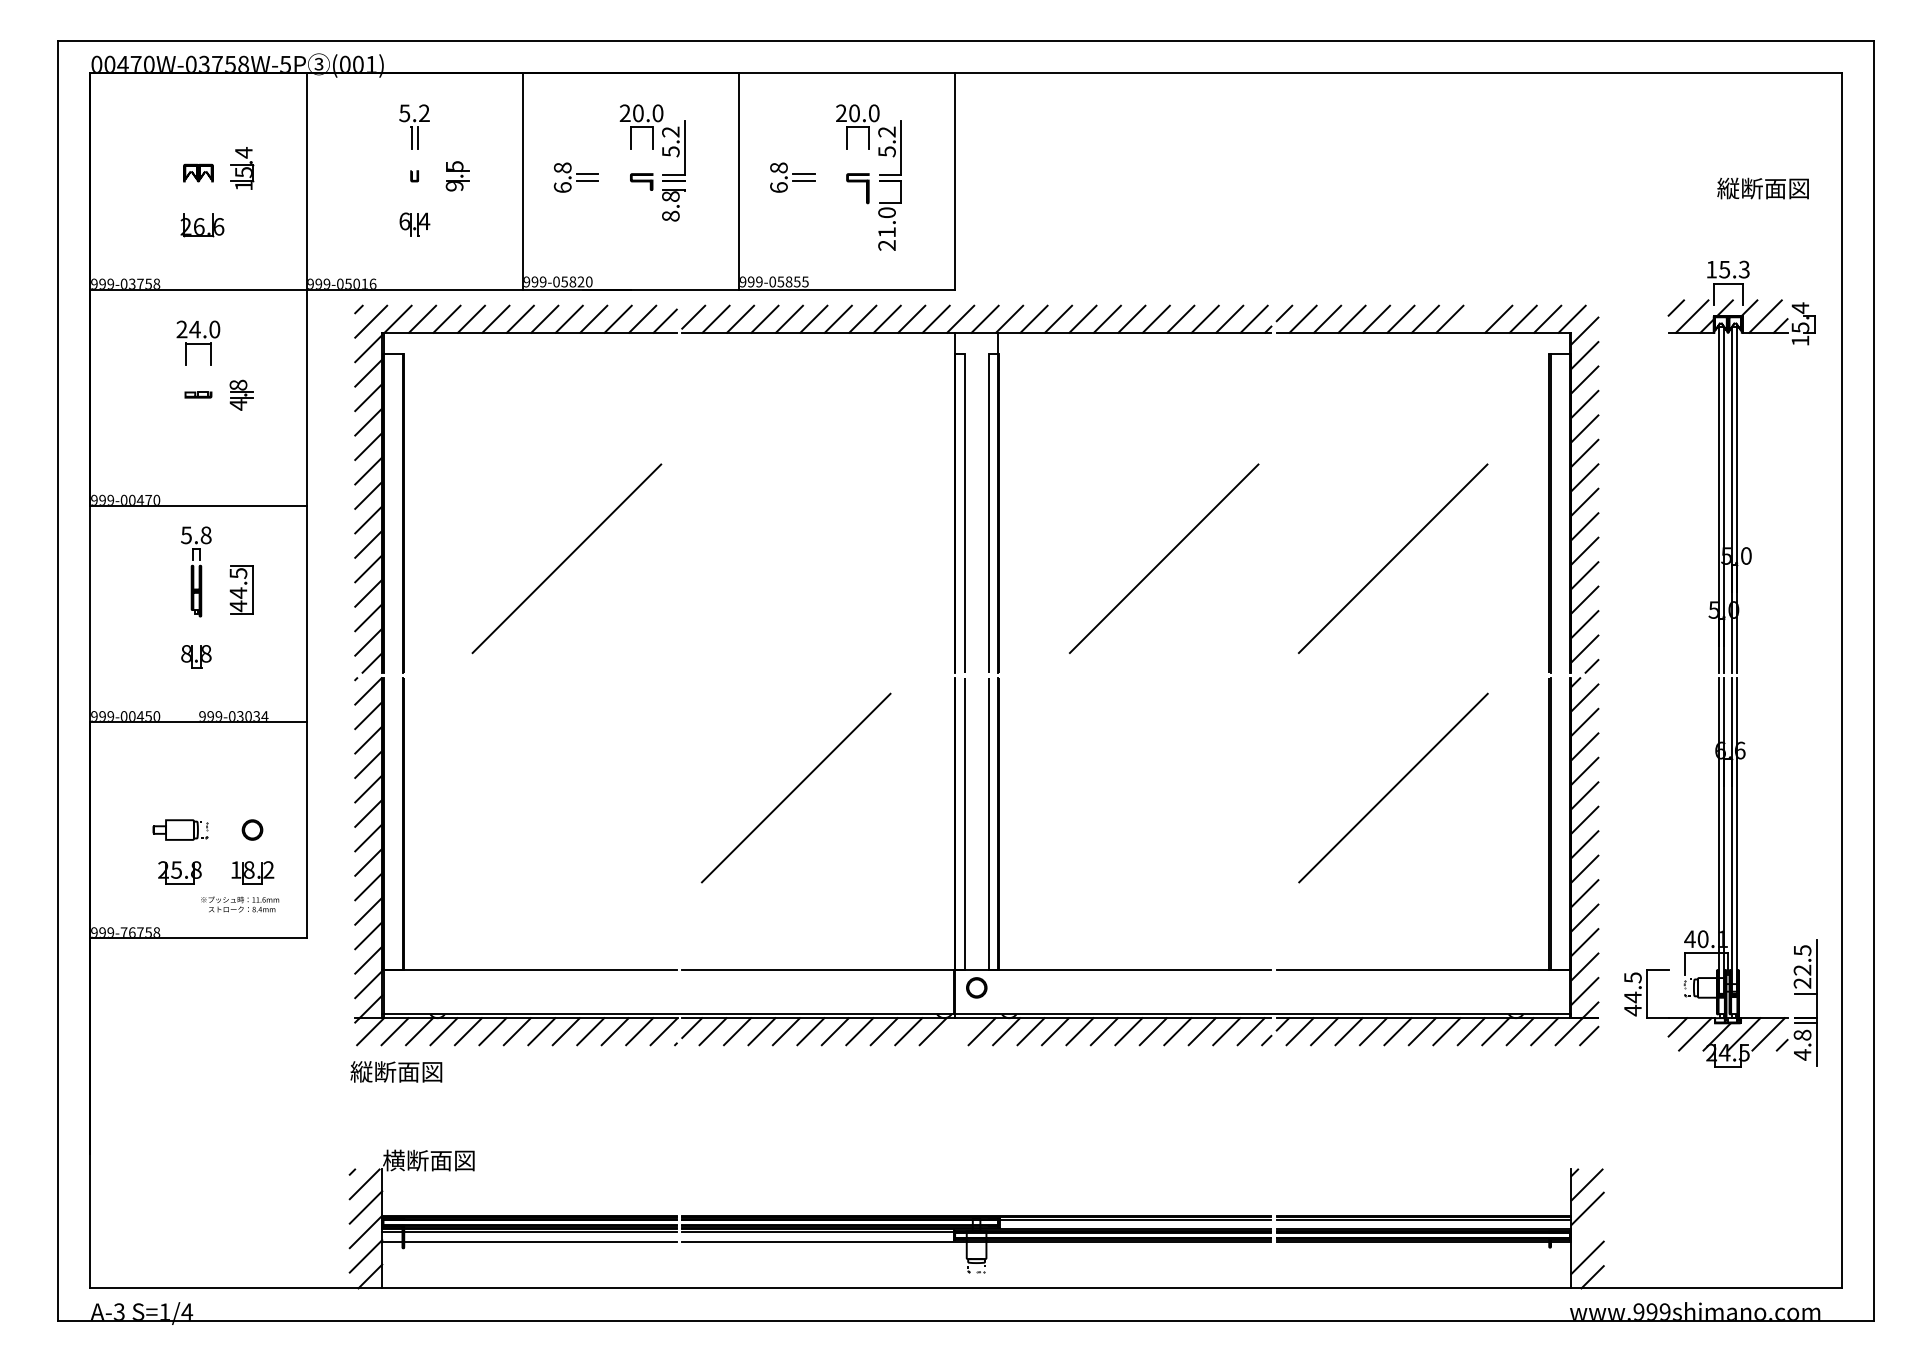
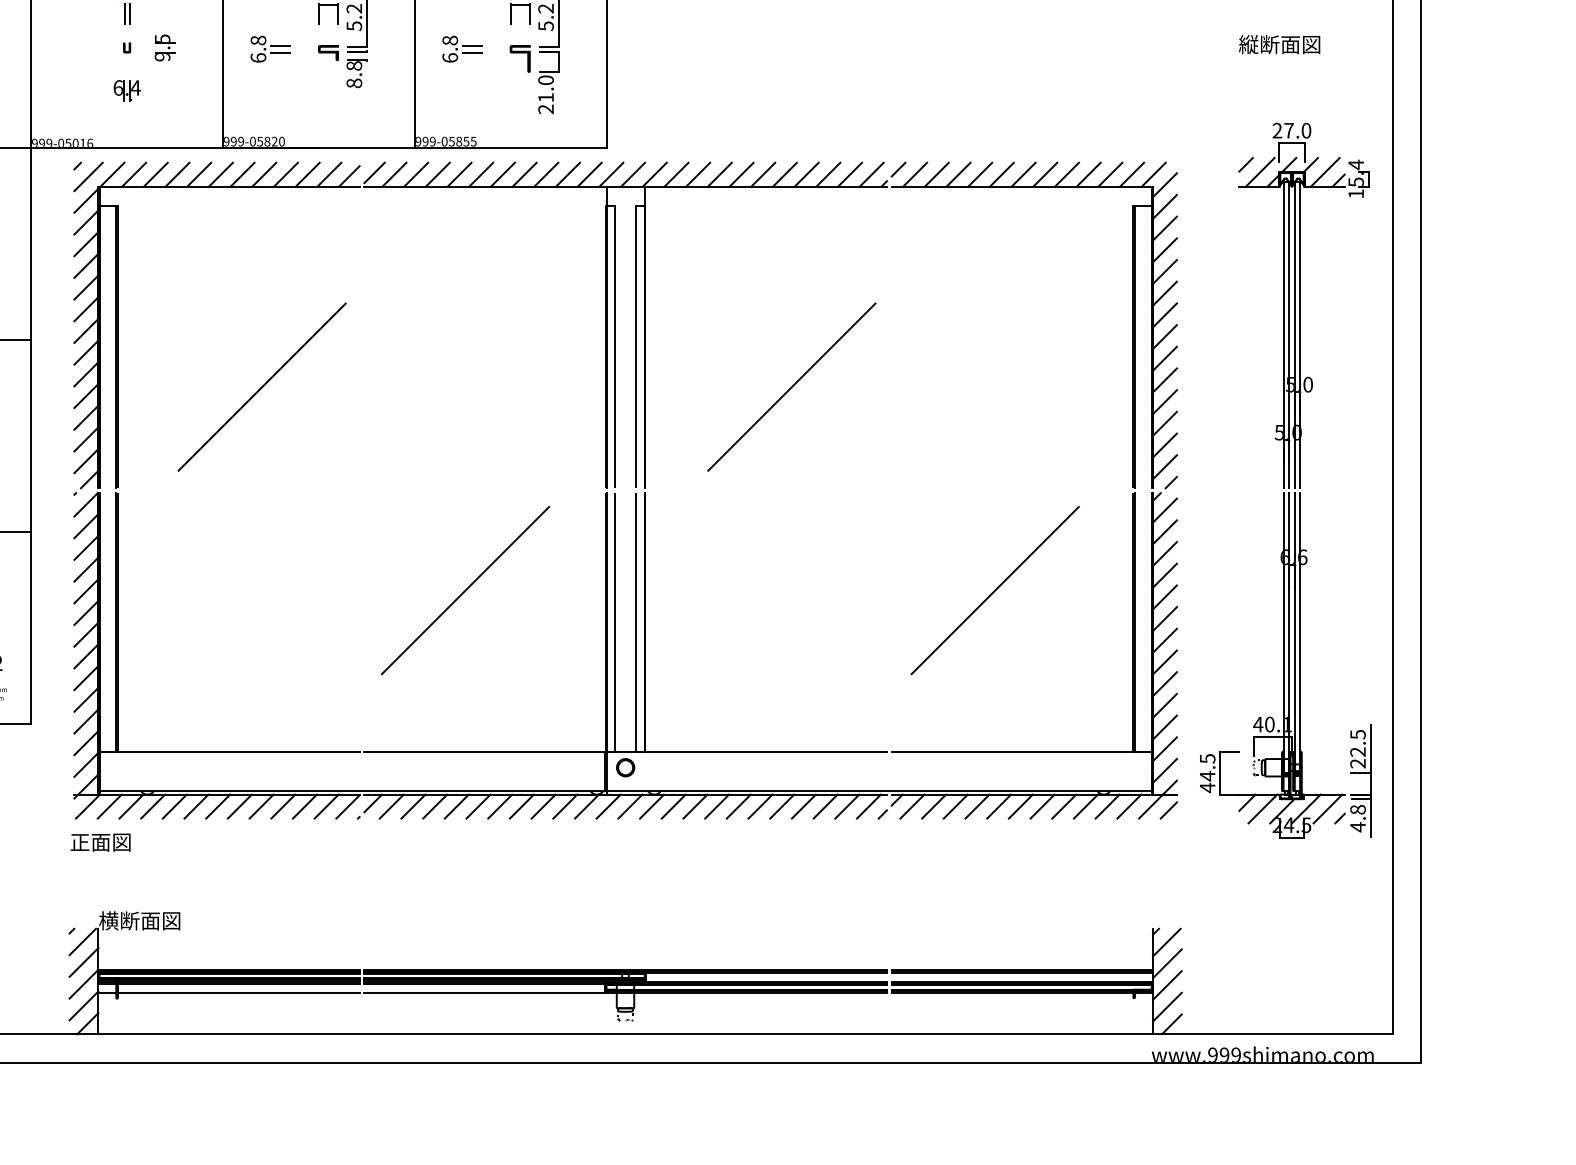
text: (1762, 188) -> (1279, 44), moved
text: (1727, 269) -> (1291, 130), 15.3 -> 27.0
line: (1473, 318) -> (1066, 174), added
line: (1393, 558) -> (995, 386), removed
line: (957, 1031) -> (608, 806), added
text: (396, 1071) -> (111, 841), 縦断面図 -> 正面図
line: (1587, 1233) -> (1167, 985), added

